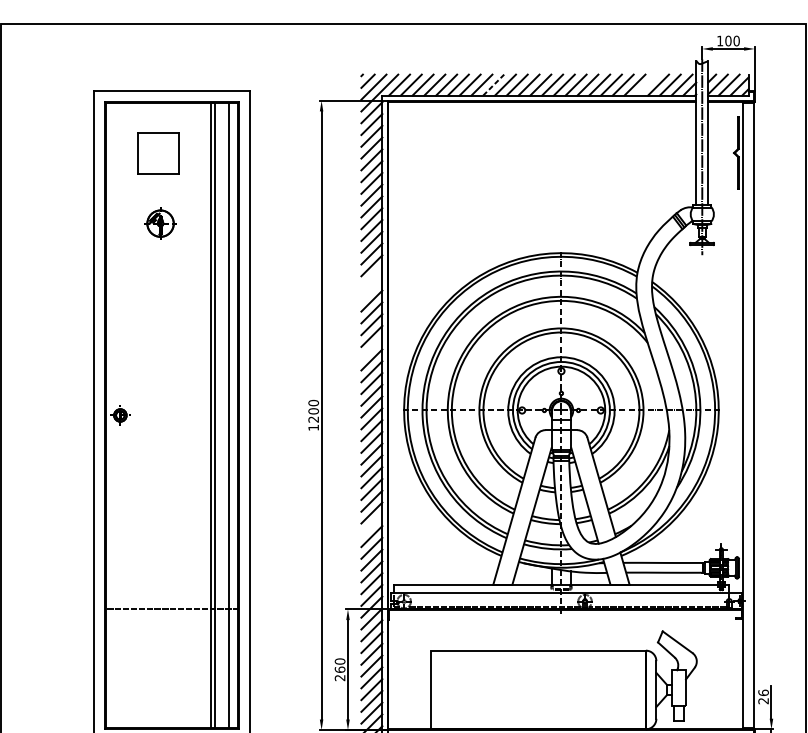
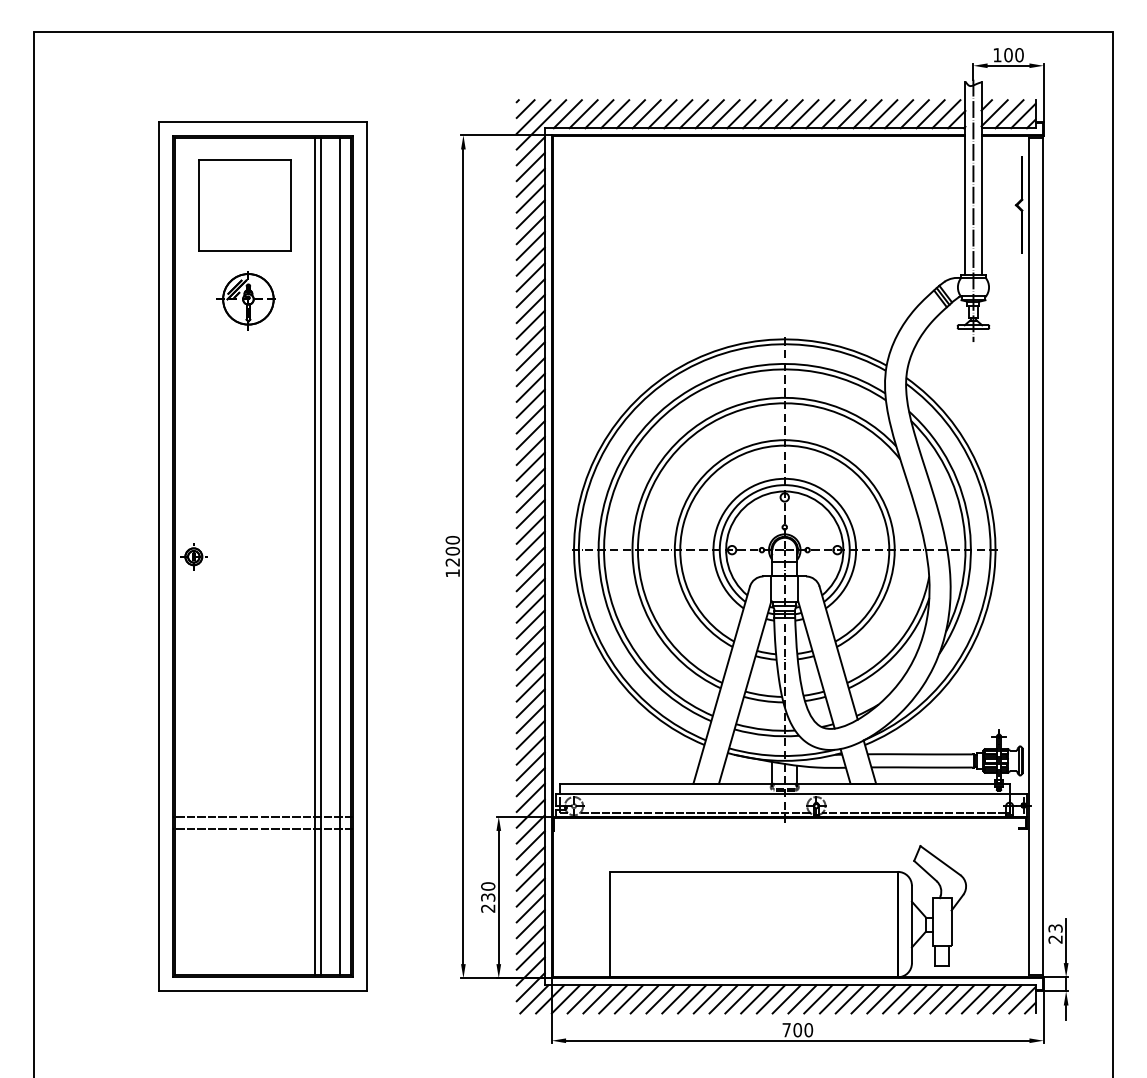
line: (494, 85) -> (694, 114), dashed -> solid
line: (647, 85) -> (899, 114), added
part: (158, 153) -> (244, 205), size x1.67
part: (158, 224) -> (245, 300), size x1.43
line: (371, 277) -> (530, 372), added
line: (371, 289) -> (530, 387), added
line: (371, 348) -> (530, 466), added
line: (371, 524) -> (530, 703), added
line: (171, 618) -> (262, 828), added
text: (340, 669) -> (488, 897), 260 -> 230
text: (763, 692) -> (1055, 928), 26 -> 23

